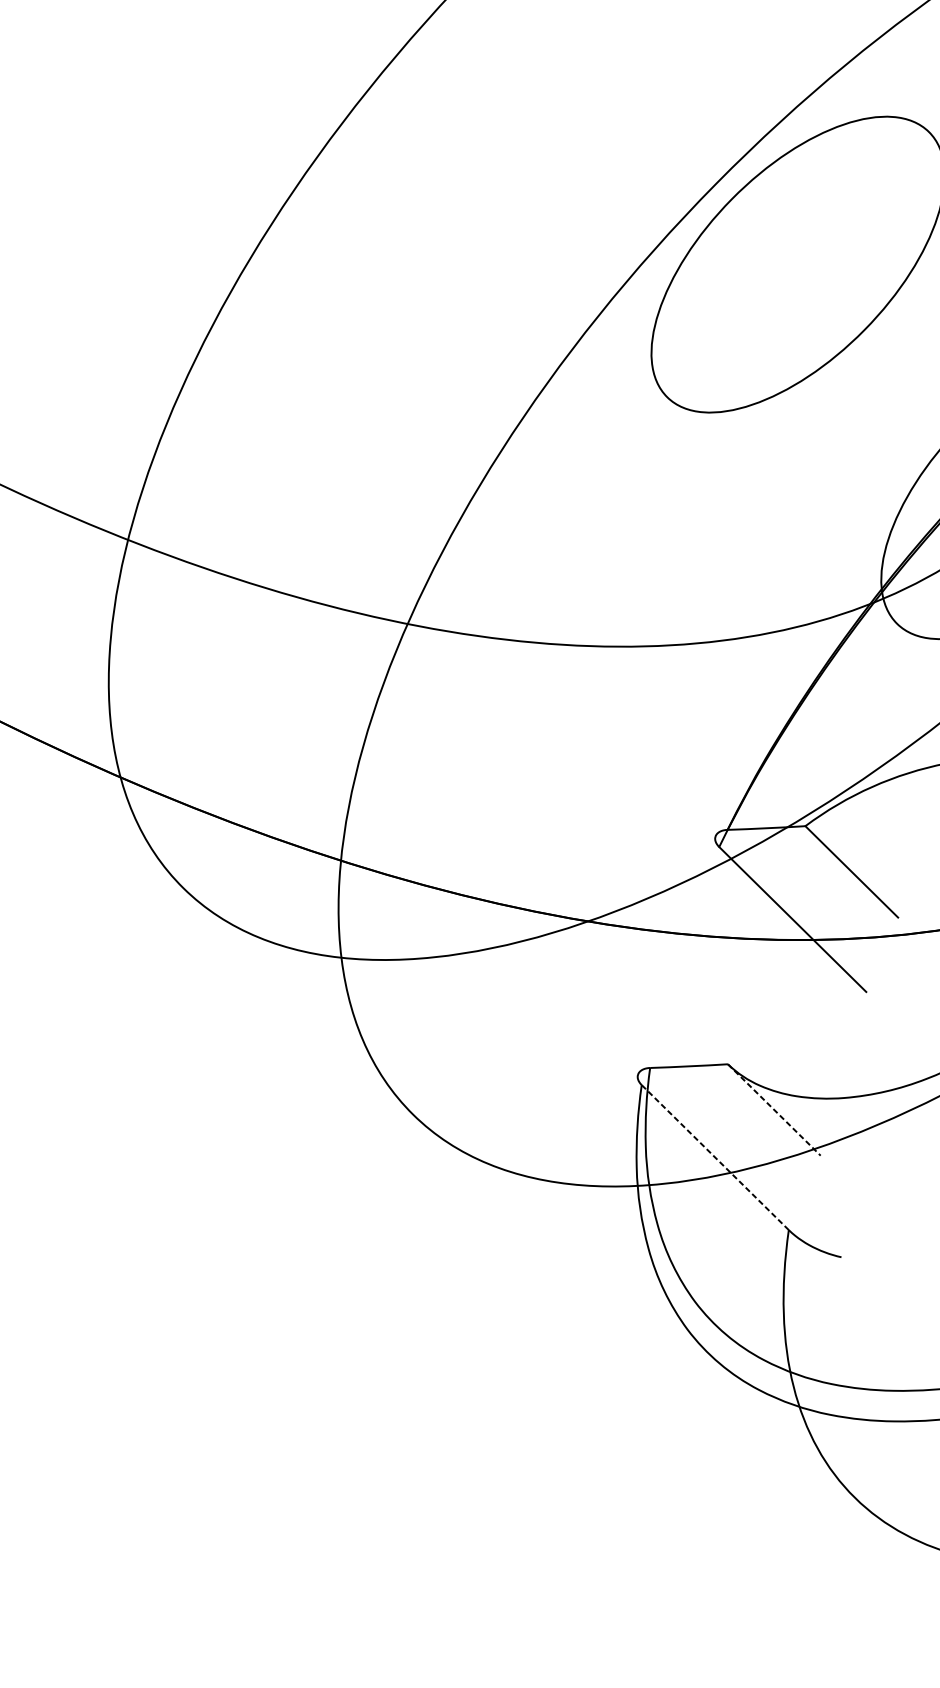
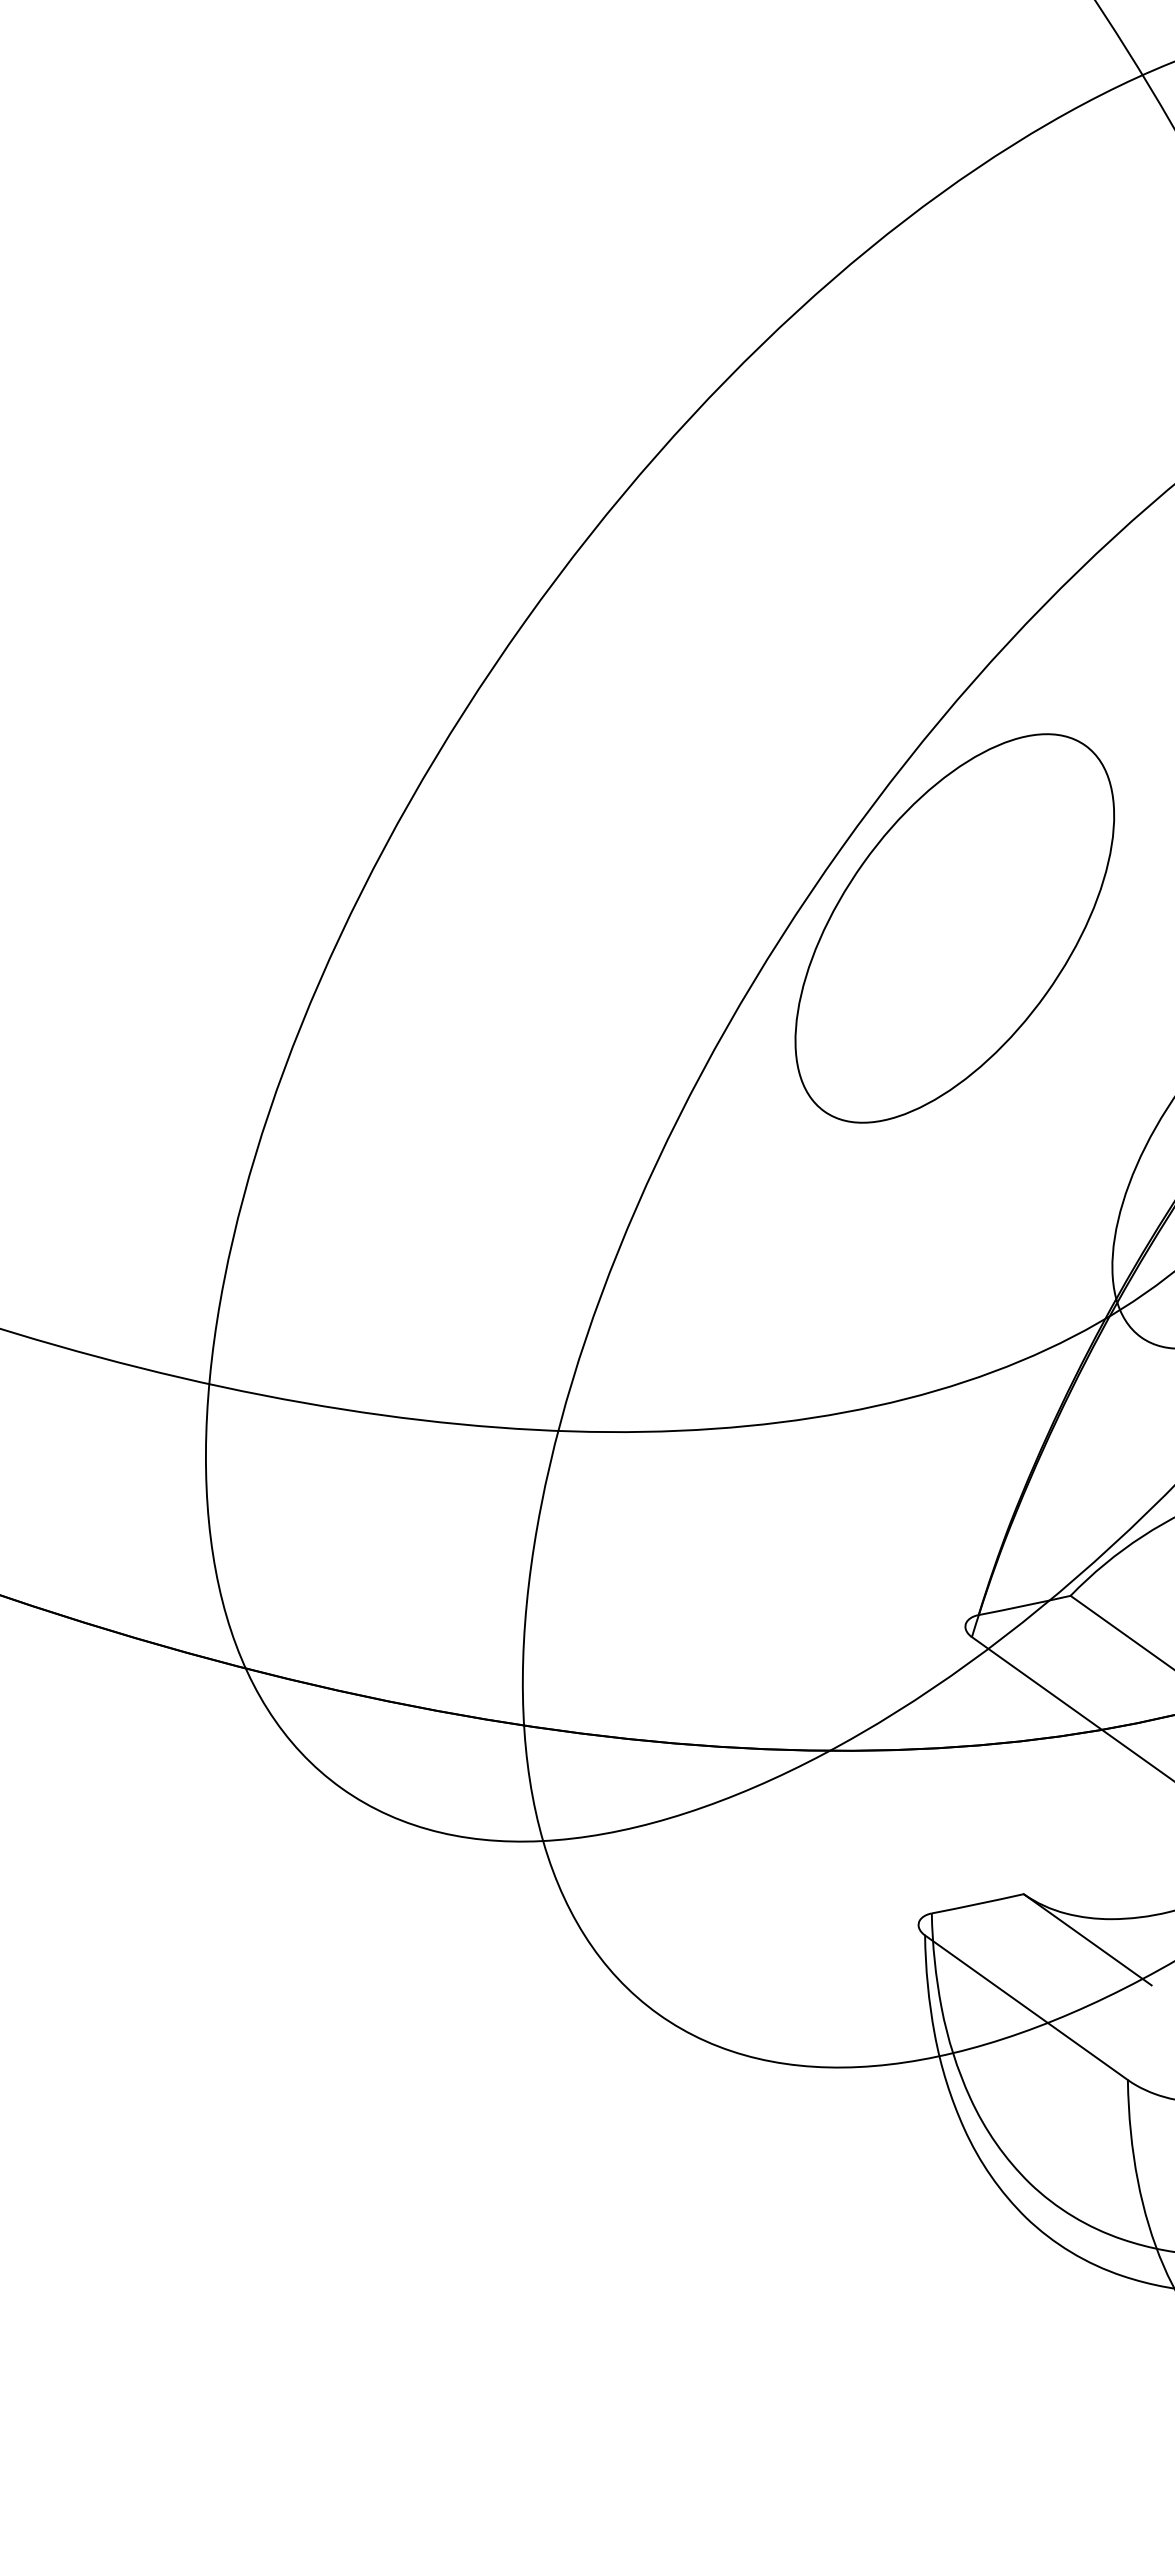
line: (774, 1109) -> (1087, 1939), dashed -> solid
line: (715, 1157) -> (1026, 2007), dashed -> solid

